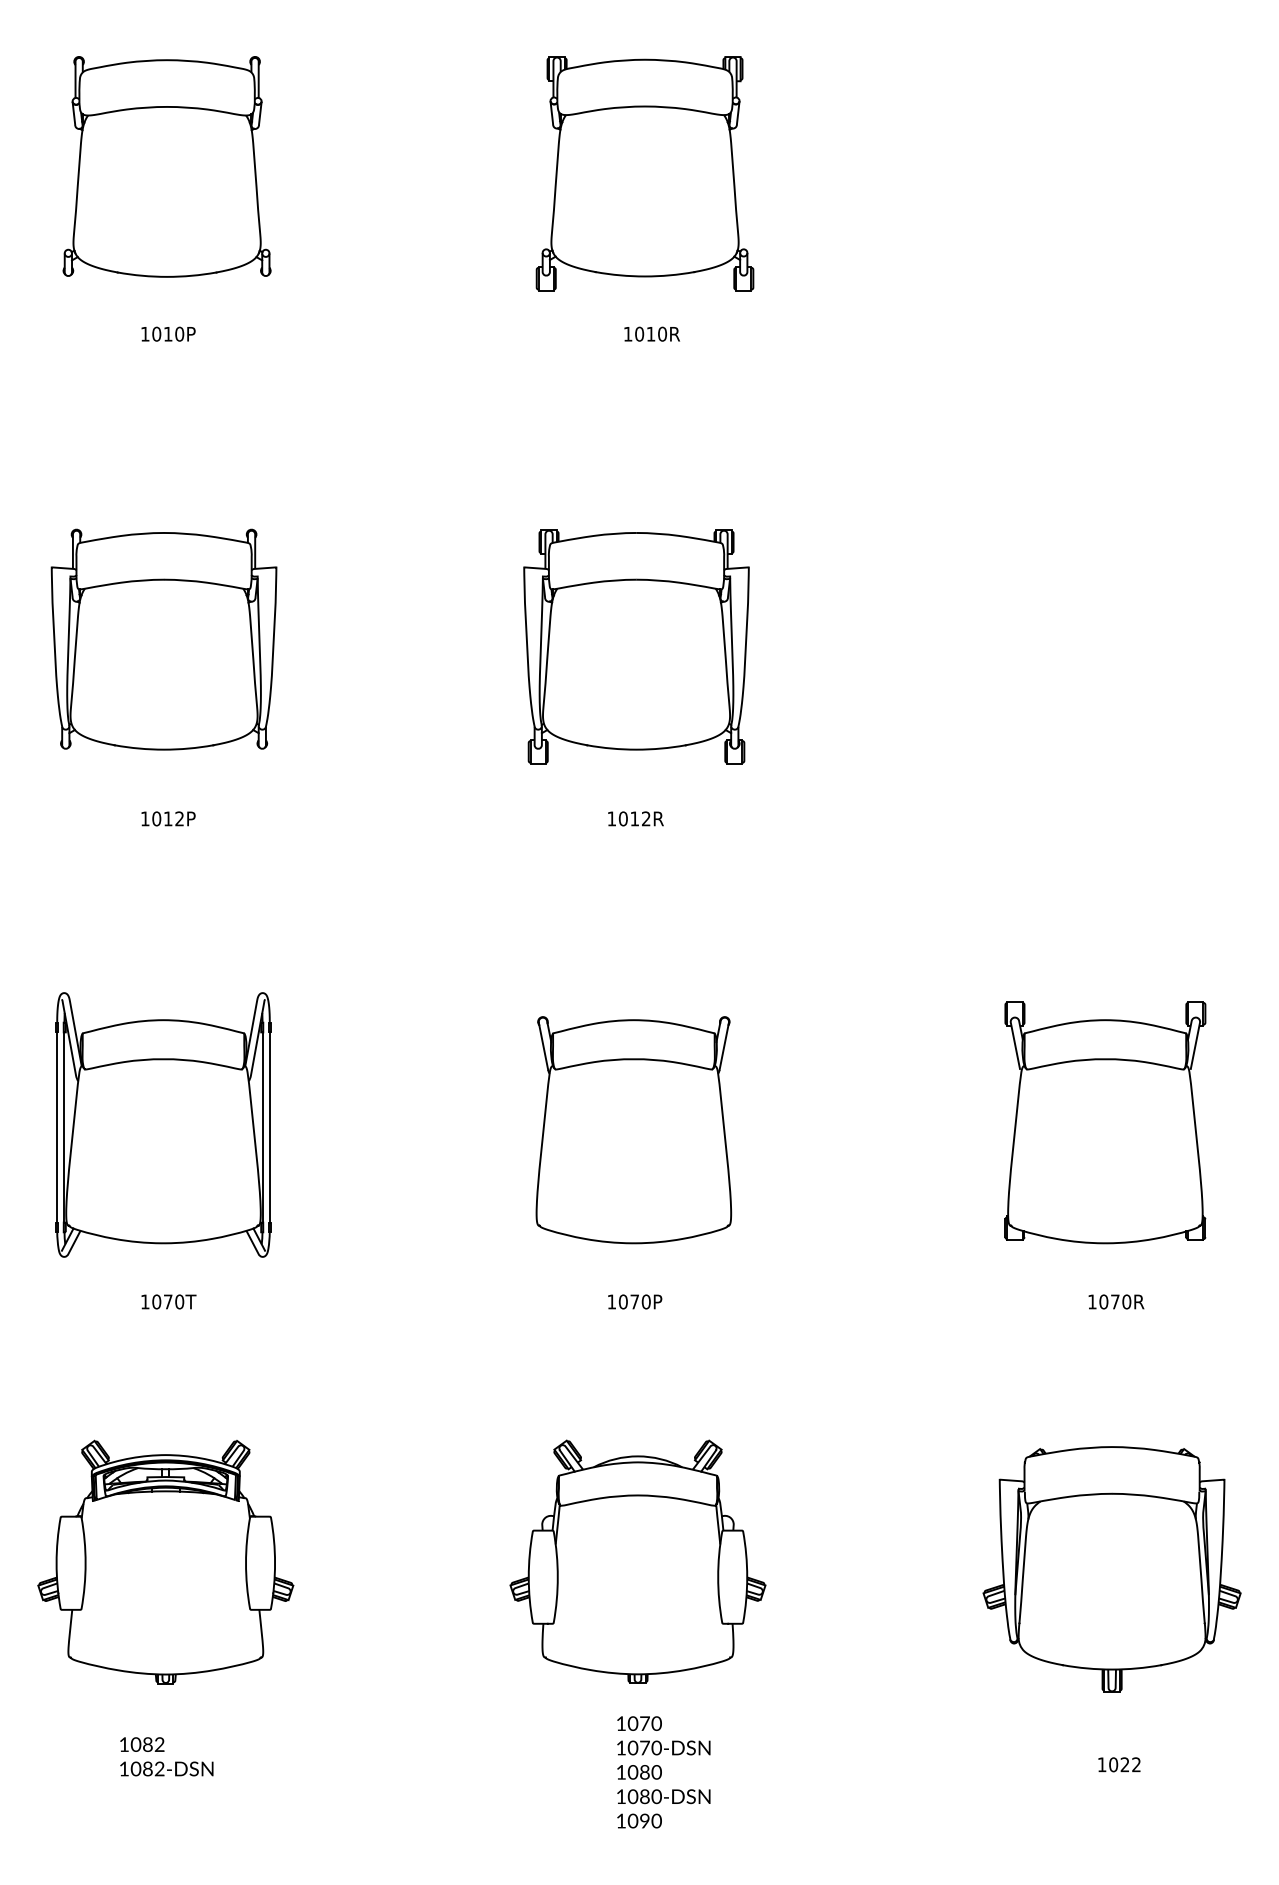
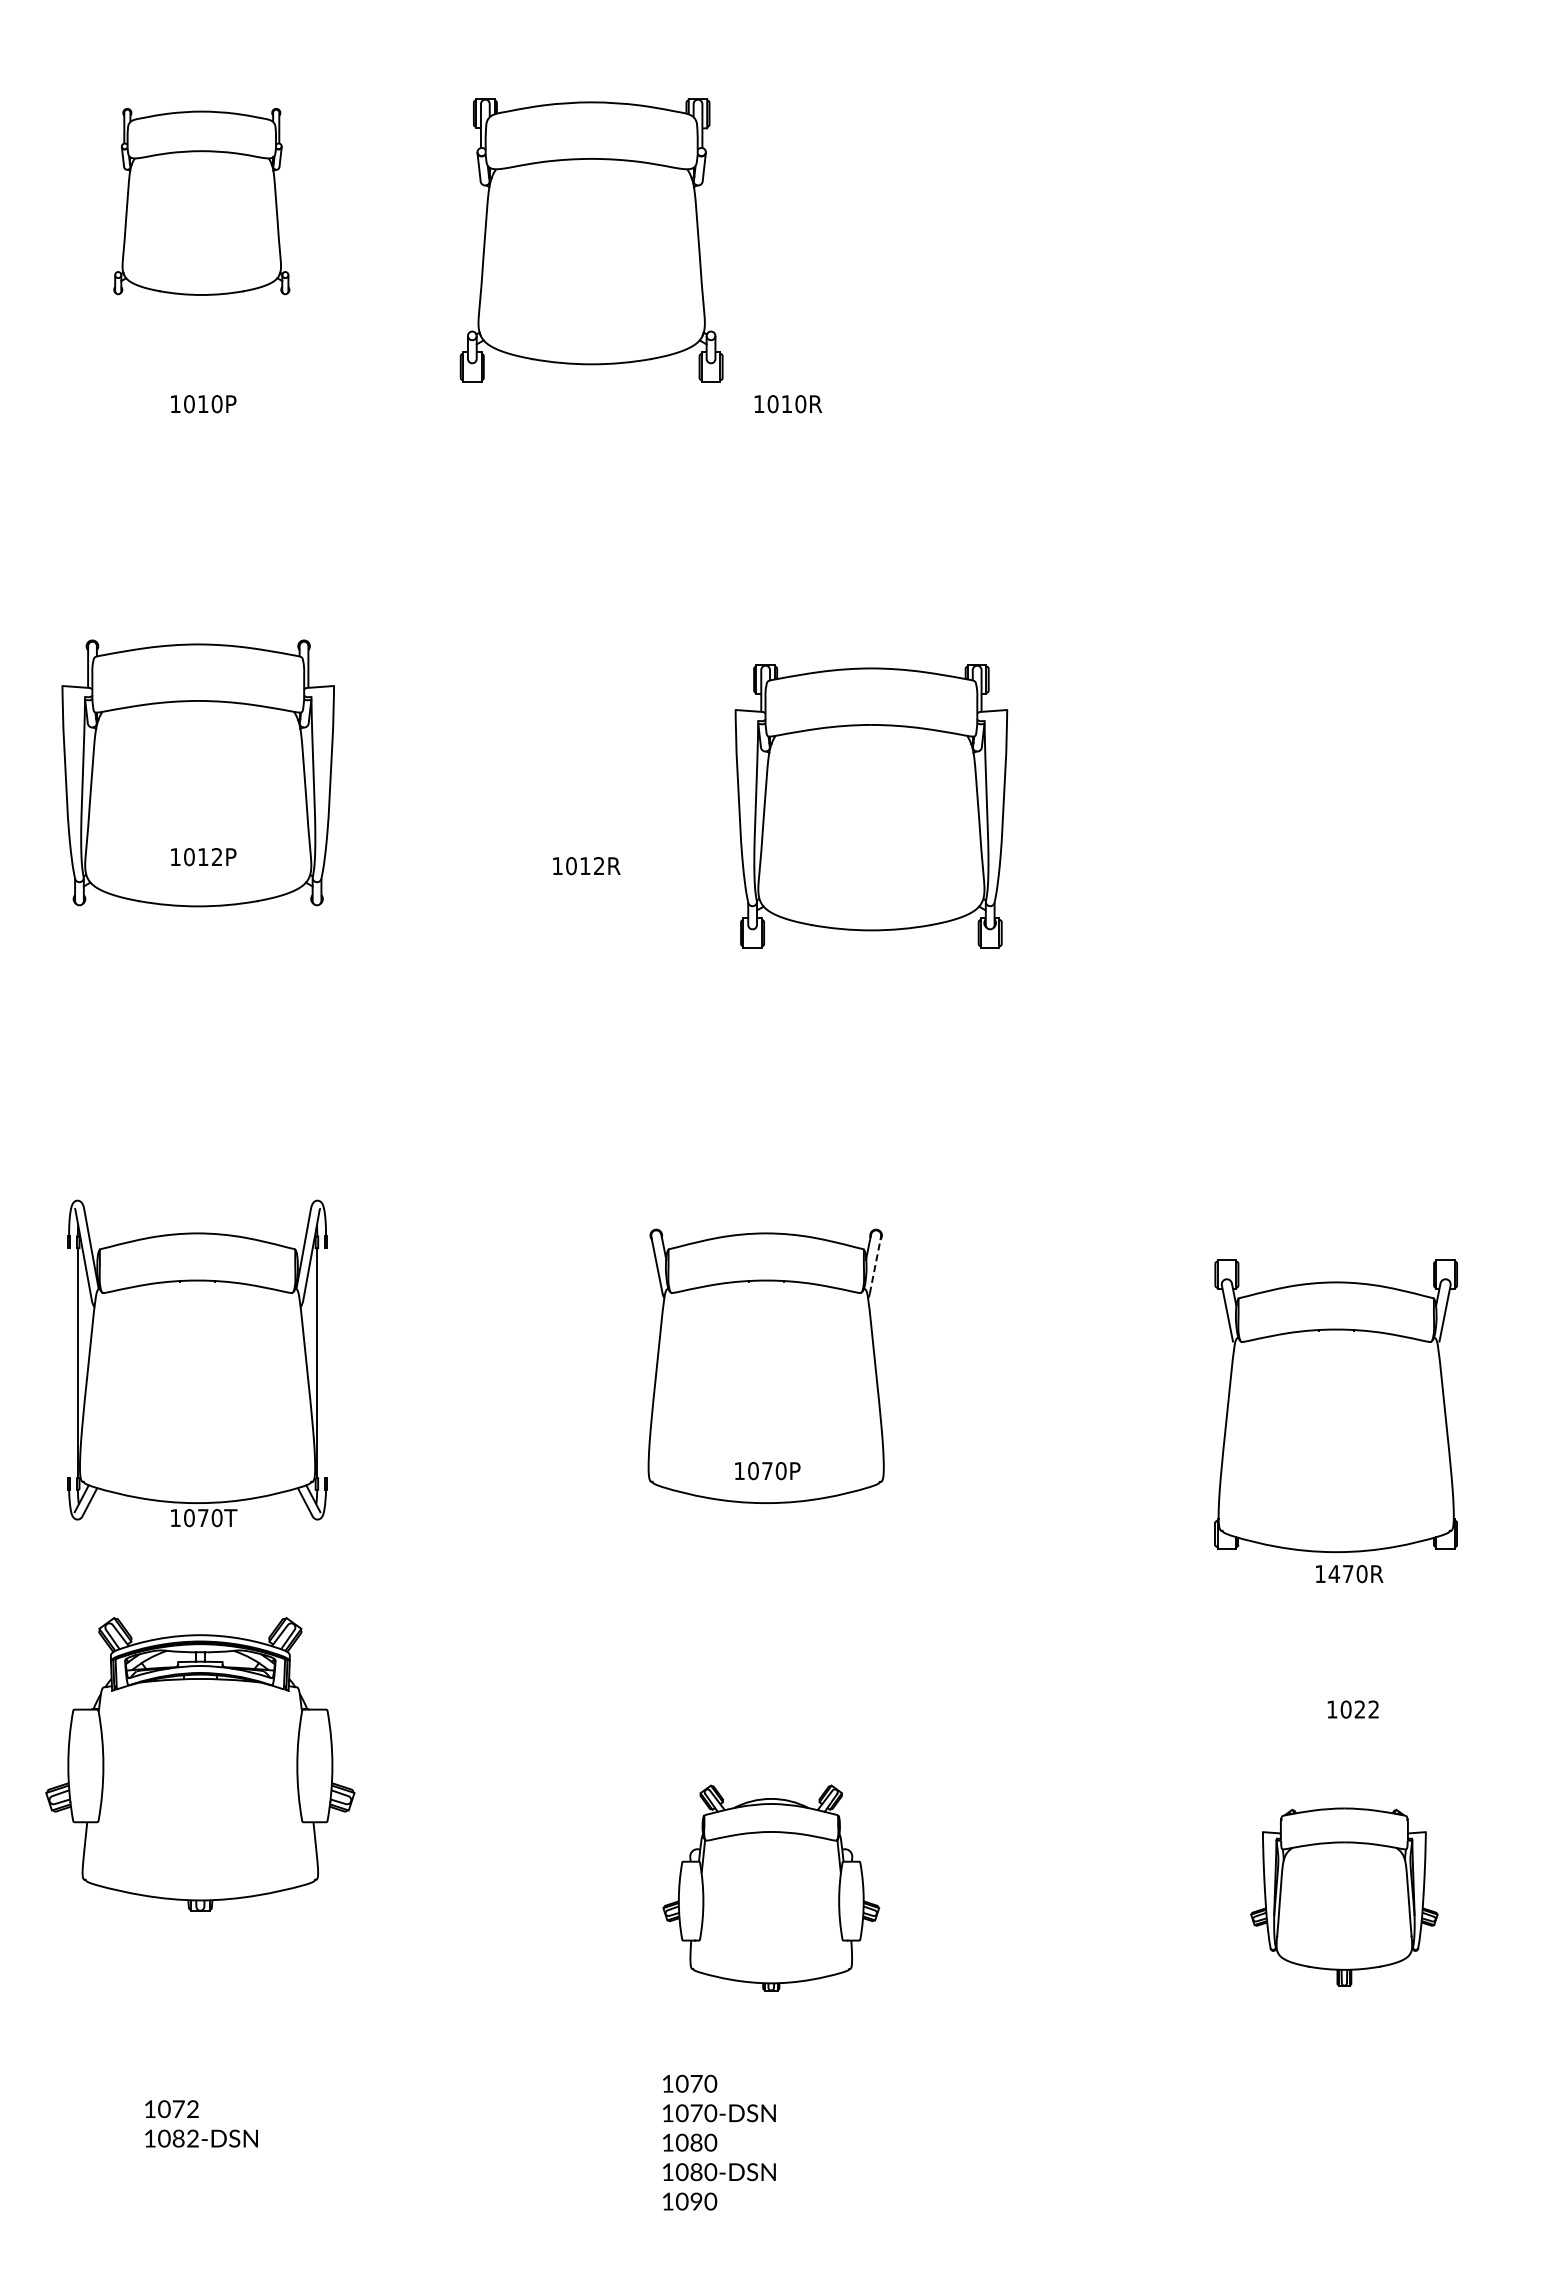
part: (166, 166) -> (201, 201), size x0.7
part: (644, 174) -> (591, 240), moved
part: (636, 647) -> (871, 806), moved
text: (168, 819) -> (203, 857), moved
text: (635, 819) -> (586, 866), moved
line: (724, 1047) -> (875, 1266), solid -> dashed
part: (1104, 1122) -> (1335, 1405), moved
line: (57, 1127) -> (69, 1363), removed
line: (270, 1127) -> (326, 1363), removed
text: (169, 1302) -> (204, 1518), moved
text: (634, 1302) -> (767, 1471), moved
text: (1103, 1302) -> (1334, 1574), 1070R -> 1470R
part: (638, 1561) -> (771, 1887), size x0.7
part: (165, 1562) -> (200, 1764), moved
part: (1112, 1568) -> (1344, 1896), size x0.6
text: (147, 1744) -> (178, 2109), 1082 -> 1072
text: (1118, 1764) -> (1352, 1709), moved
text: (663, 1772) -> (719, 2142), moved

